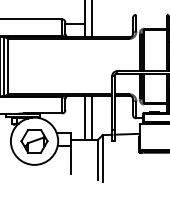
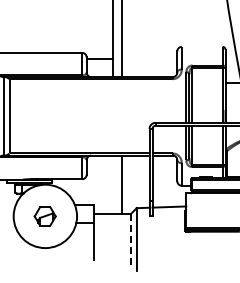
line: (85, 117) -> (113, 184), removed
part: (33, 141) -> (44, 216), size x0.6
line: (98, 160) -> (130, 242), solid -> dashed

